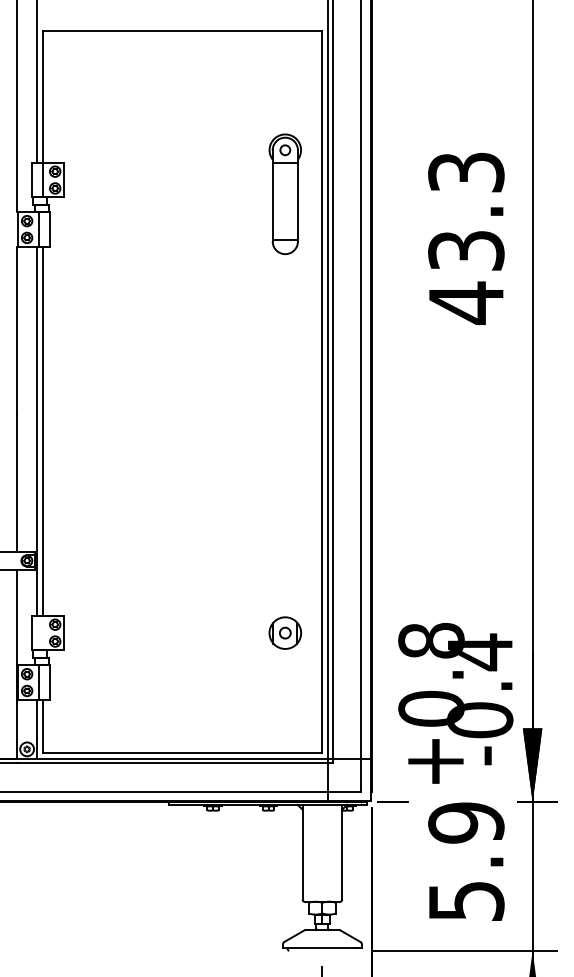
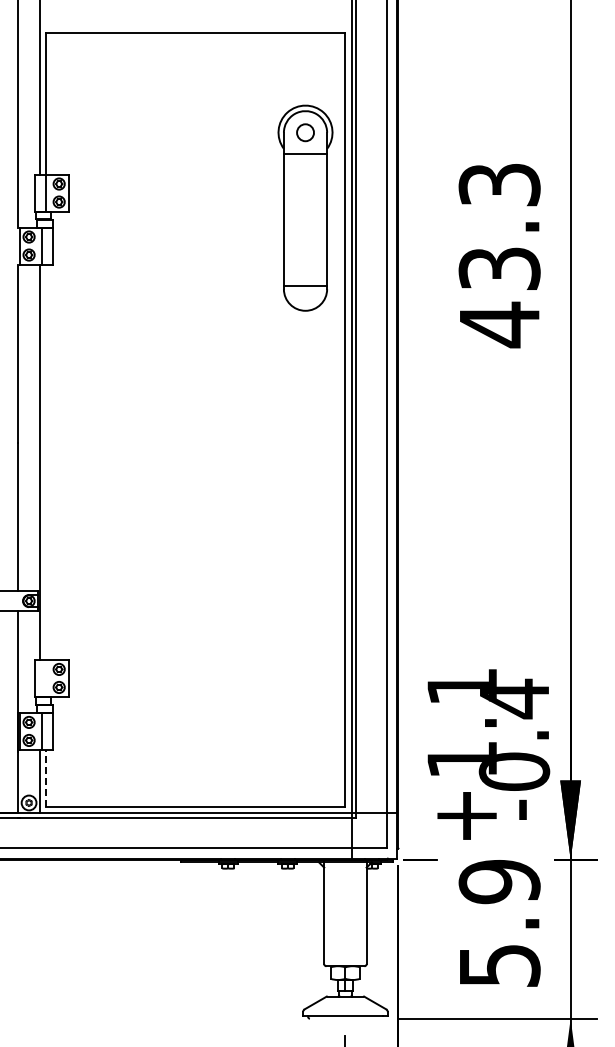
part: (285, 194) -> (305, 208), size x1.6
line: (43, 430) -> (46, 461), removed
part: (285, 633) -> (305, 678), removed
text: (430, 674) -> (461, 722), +0.8 -> +1.1
line: (43, 725) -> (46, 777), solid -> dashed

